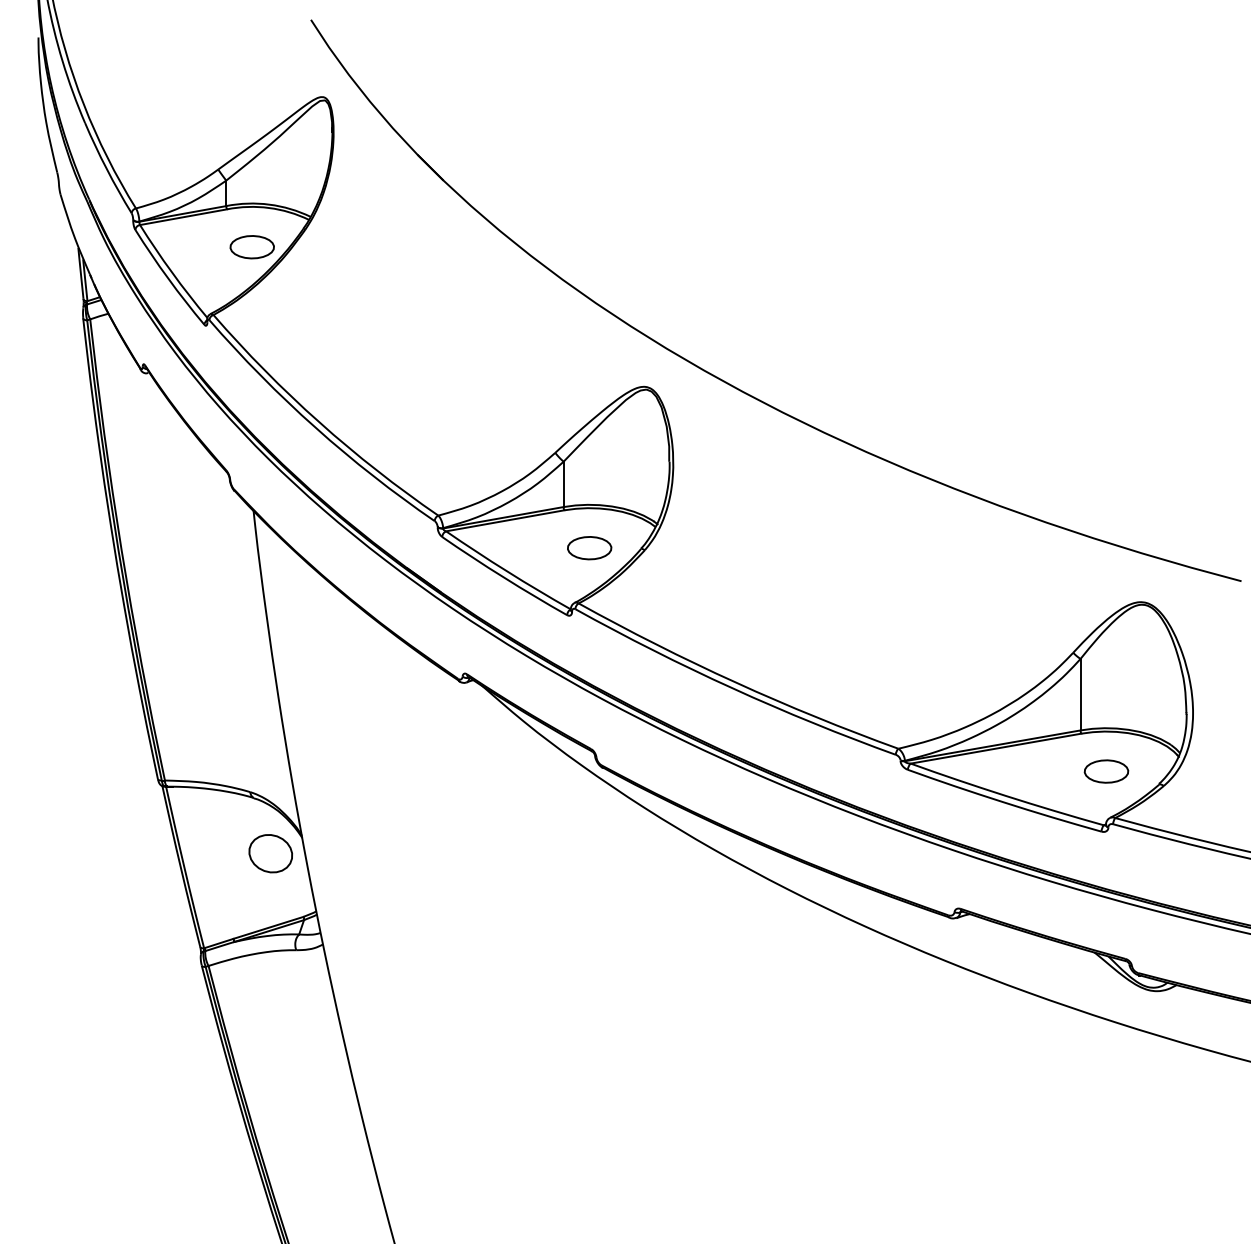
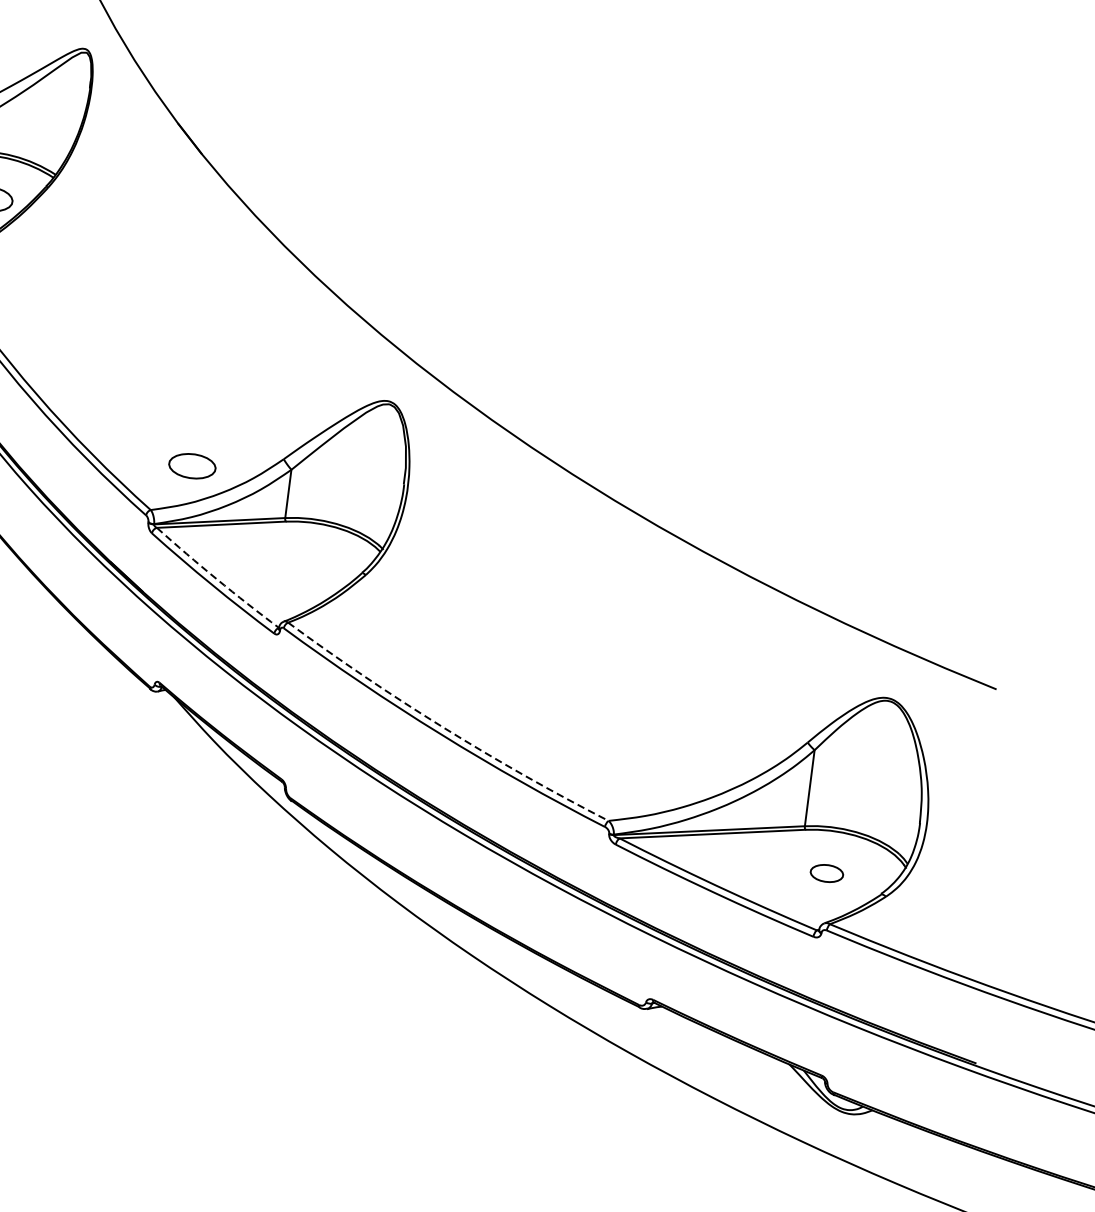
part: (589, 548) -> (192, 466), moved
arc: (507, 571) -> (216, 578), solid -> dashed
arc: (735, 682) -> (444, 728), solid -> dashed
part: (1106, 771) -> (826, 873), size x0.7

